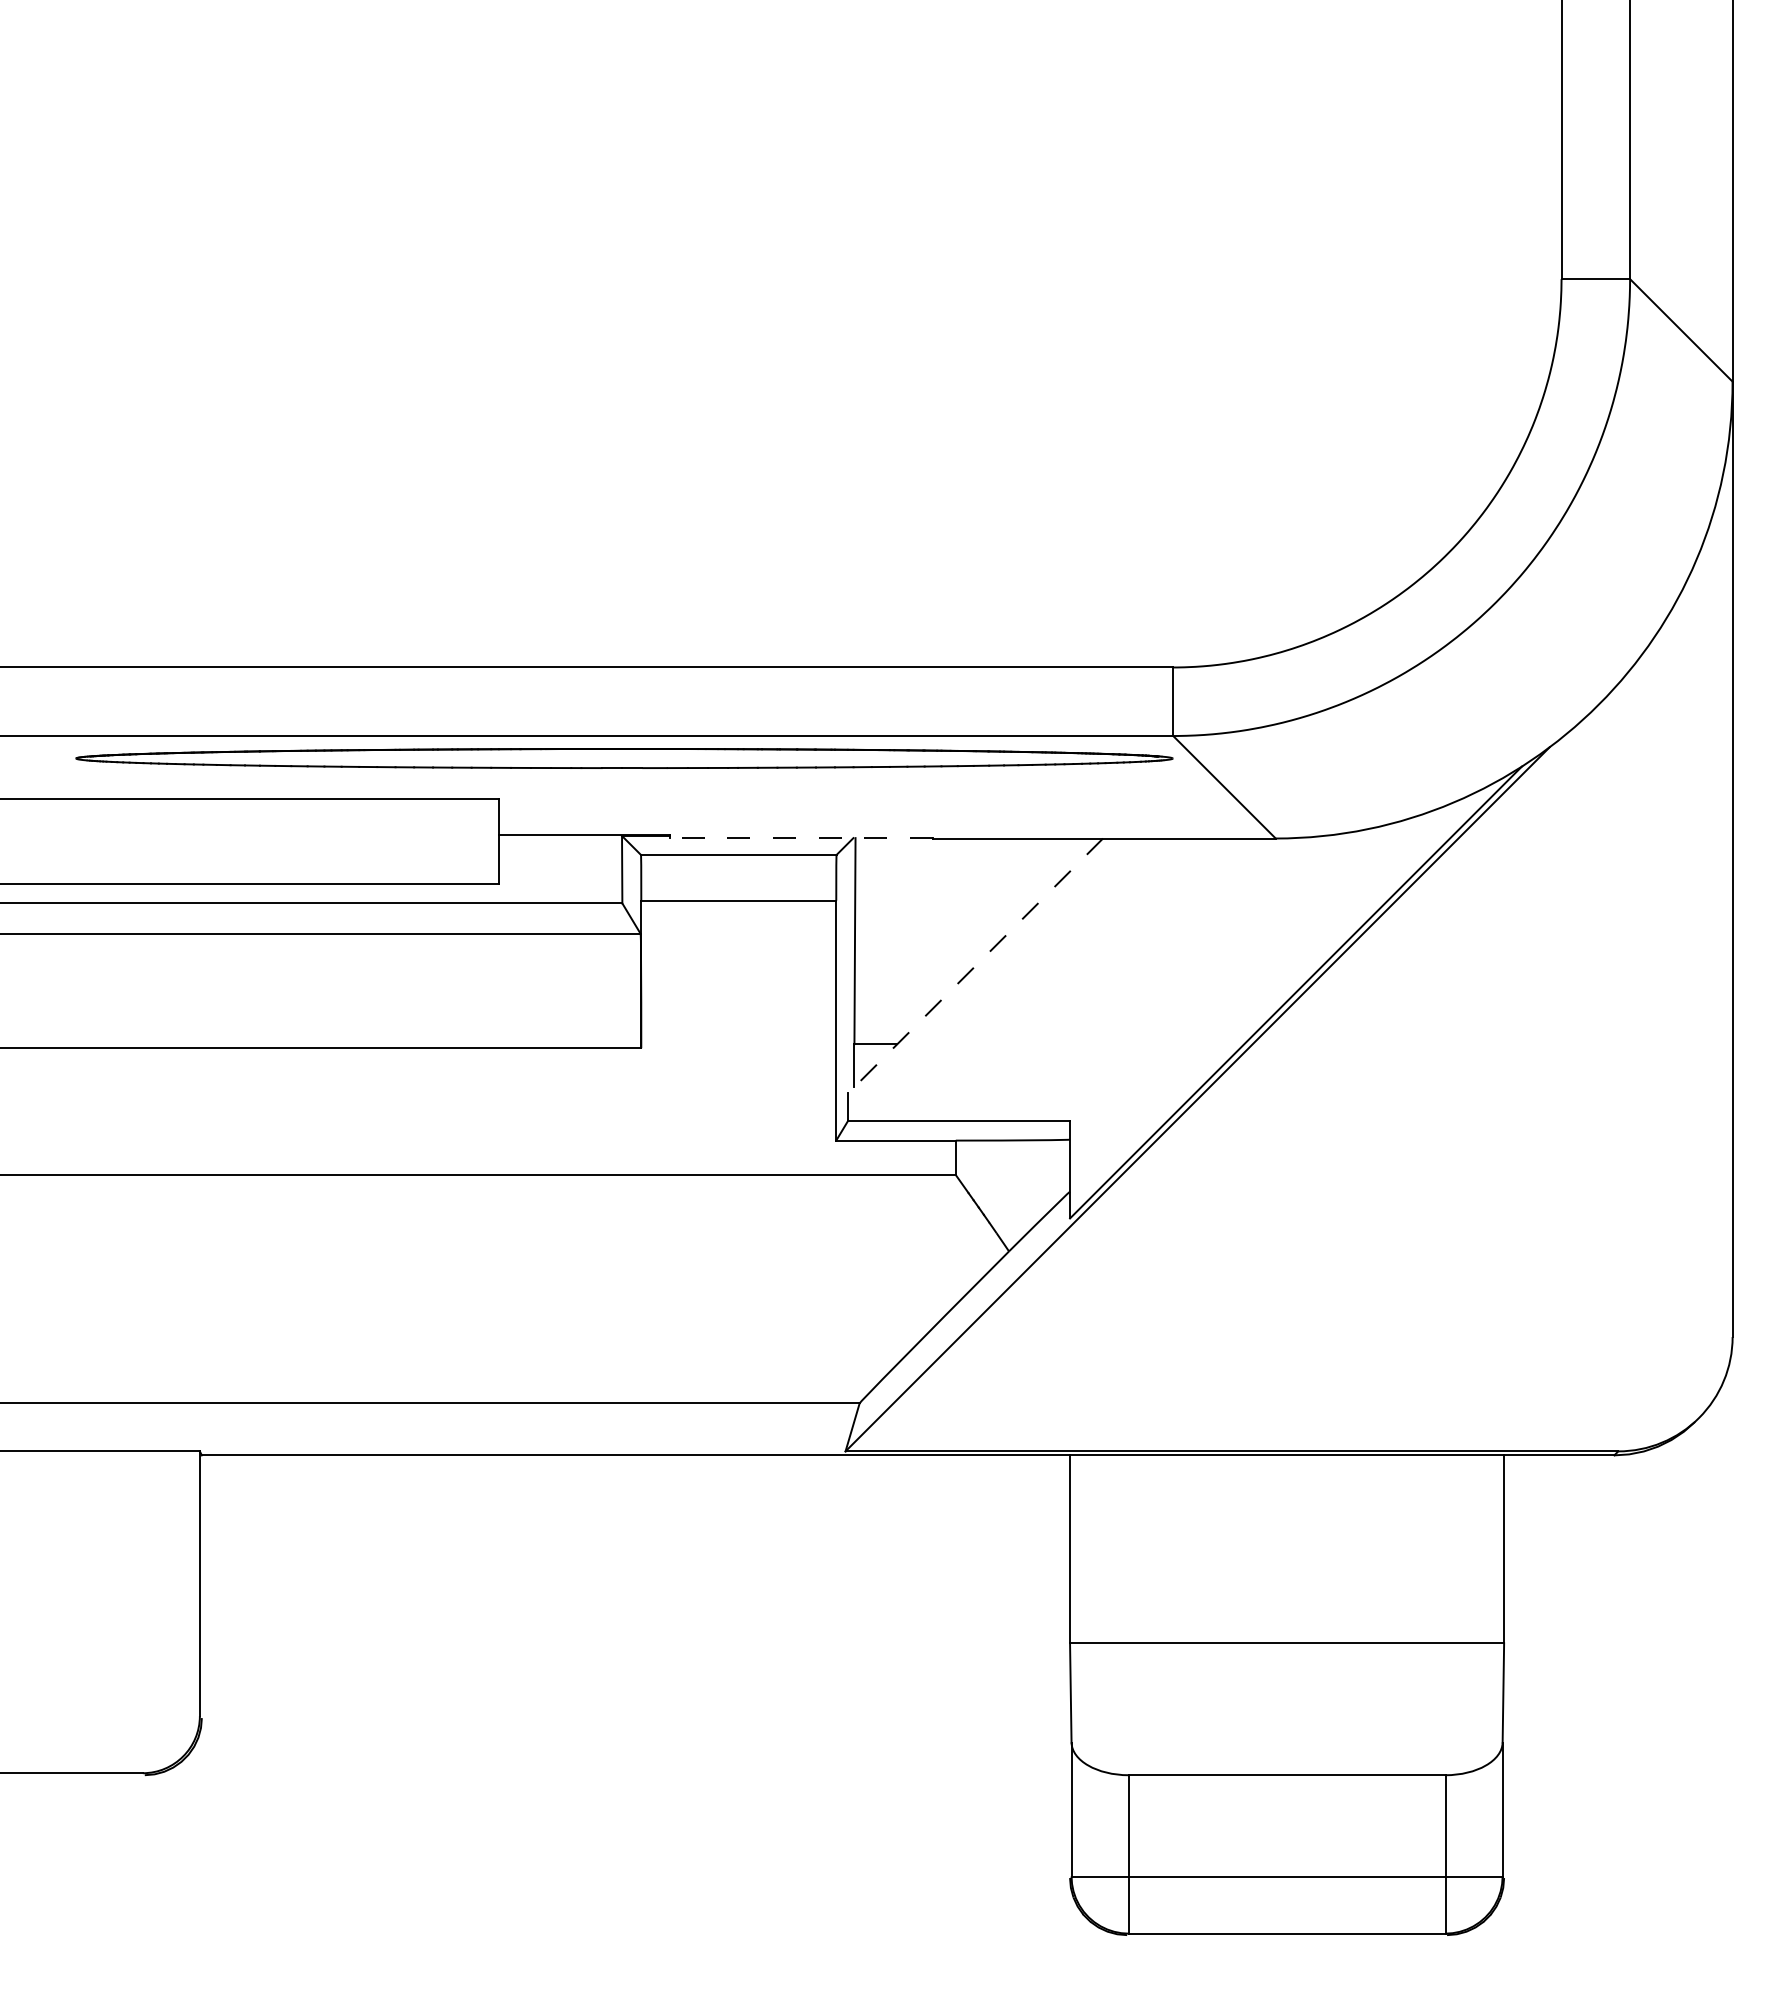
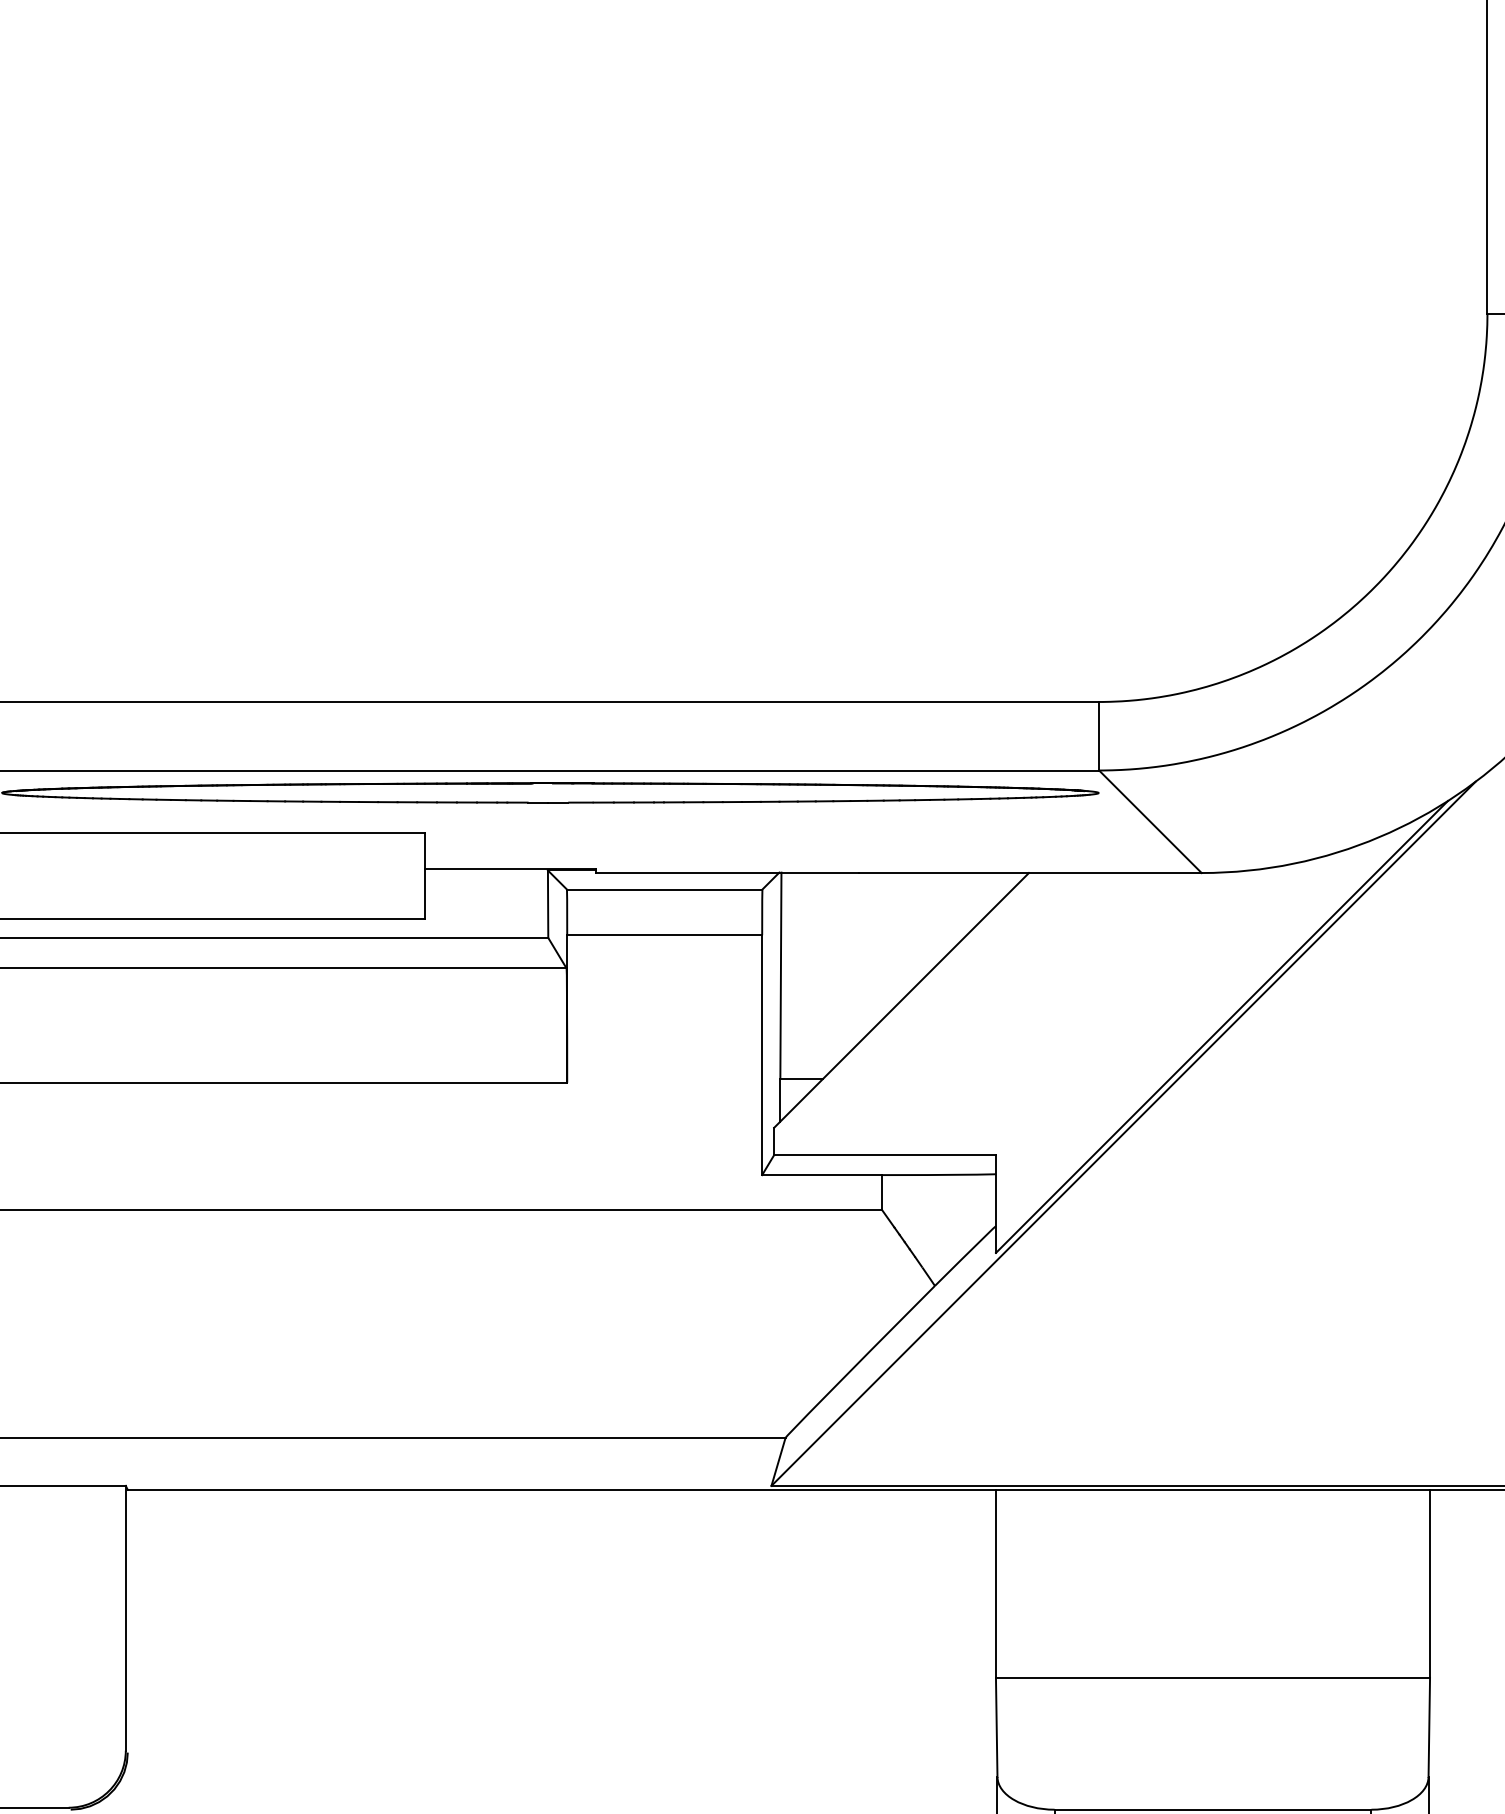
line: (801, 838) -> (727, 873), dashed -> solid
line: (975, 966) -> (901, 1001), dashed -> solid

